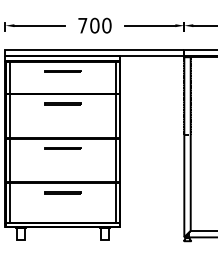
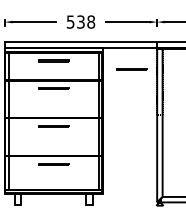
text: (94, 25) -> (80, 21), 700 -> 538
line: (154, 80) -> (131, 68), added

